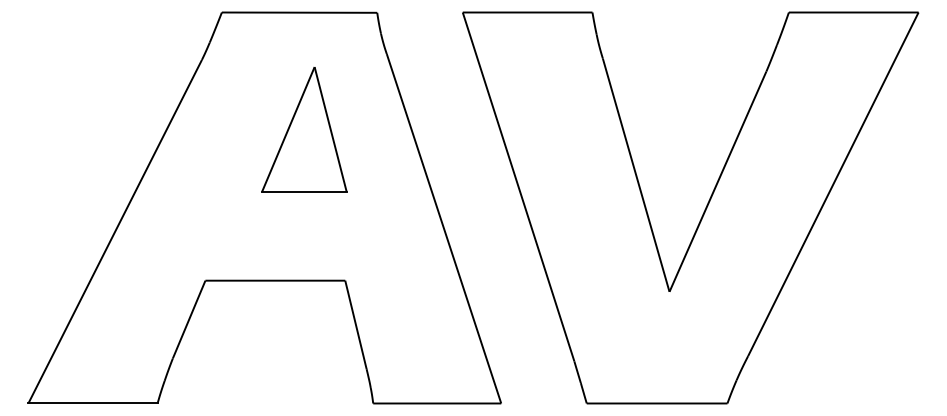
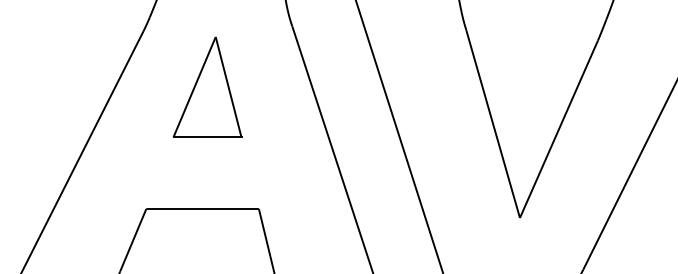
part: (304, 129) -> (207, 87), moved

